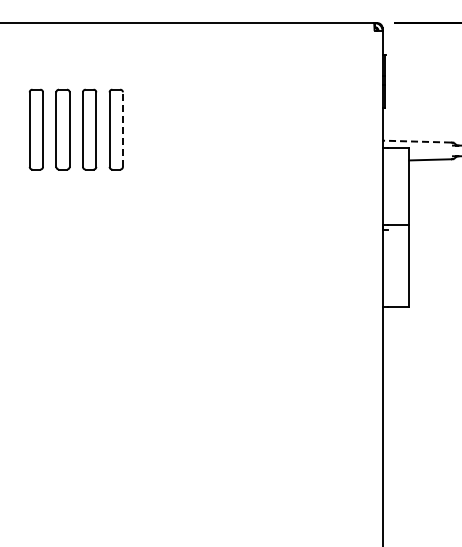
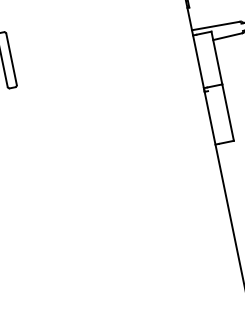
line: (122, 129) -> (11, 59), dashed -> solid
line: (416, 141) -> (215, 26), dashed -> solid

